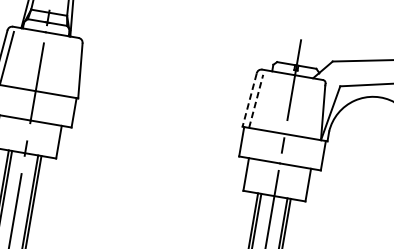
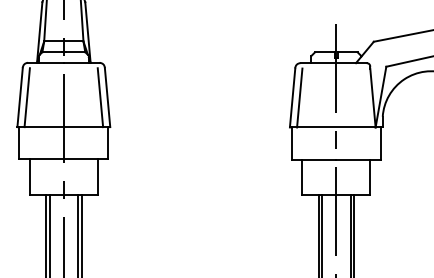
line: (73, 69) -> (100, 97), added
line: (249, 100) -> (292, 98), dashed -> solid
line: (255, 101) -> (299, 98), dashed -> solid

